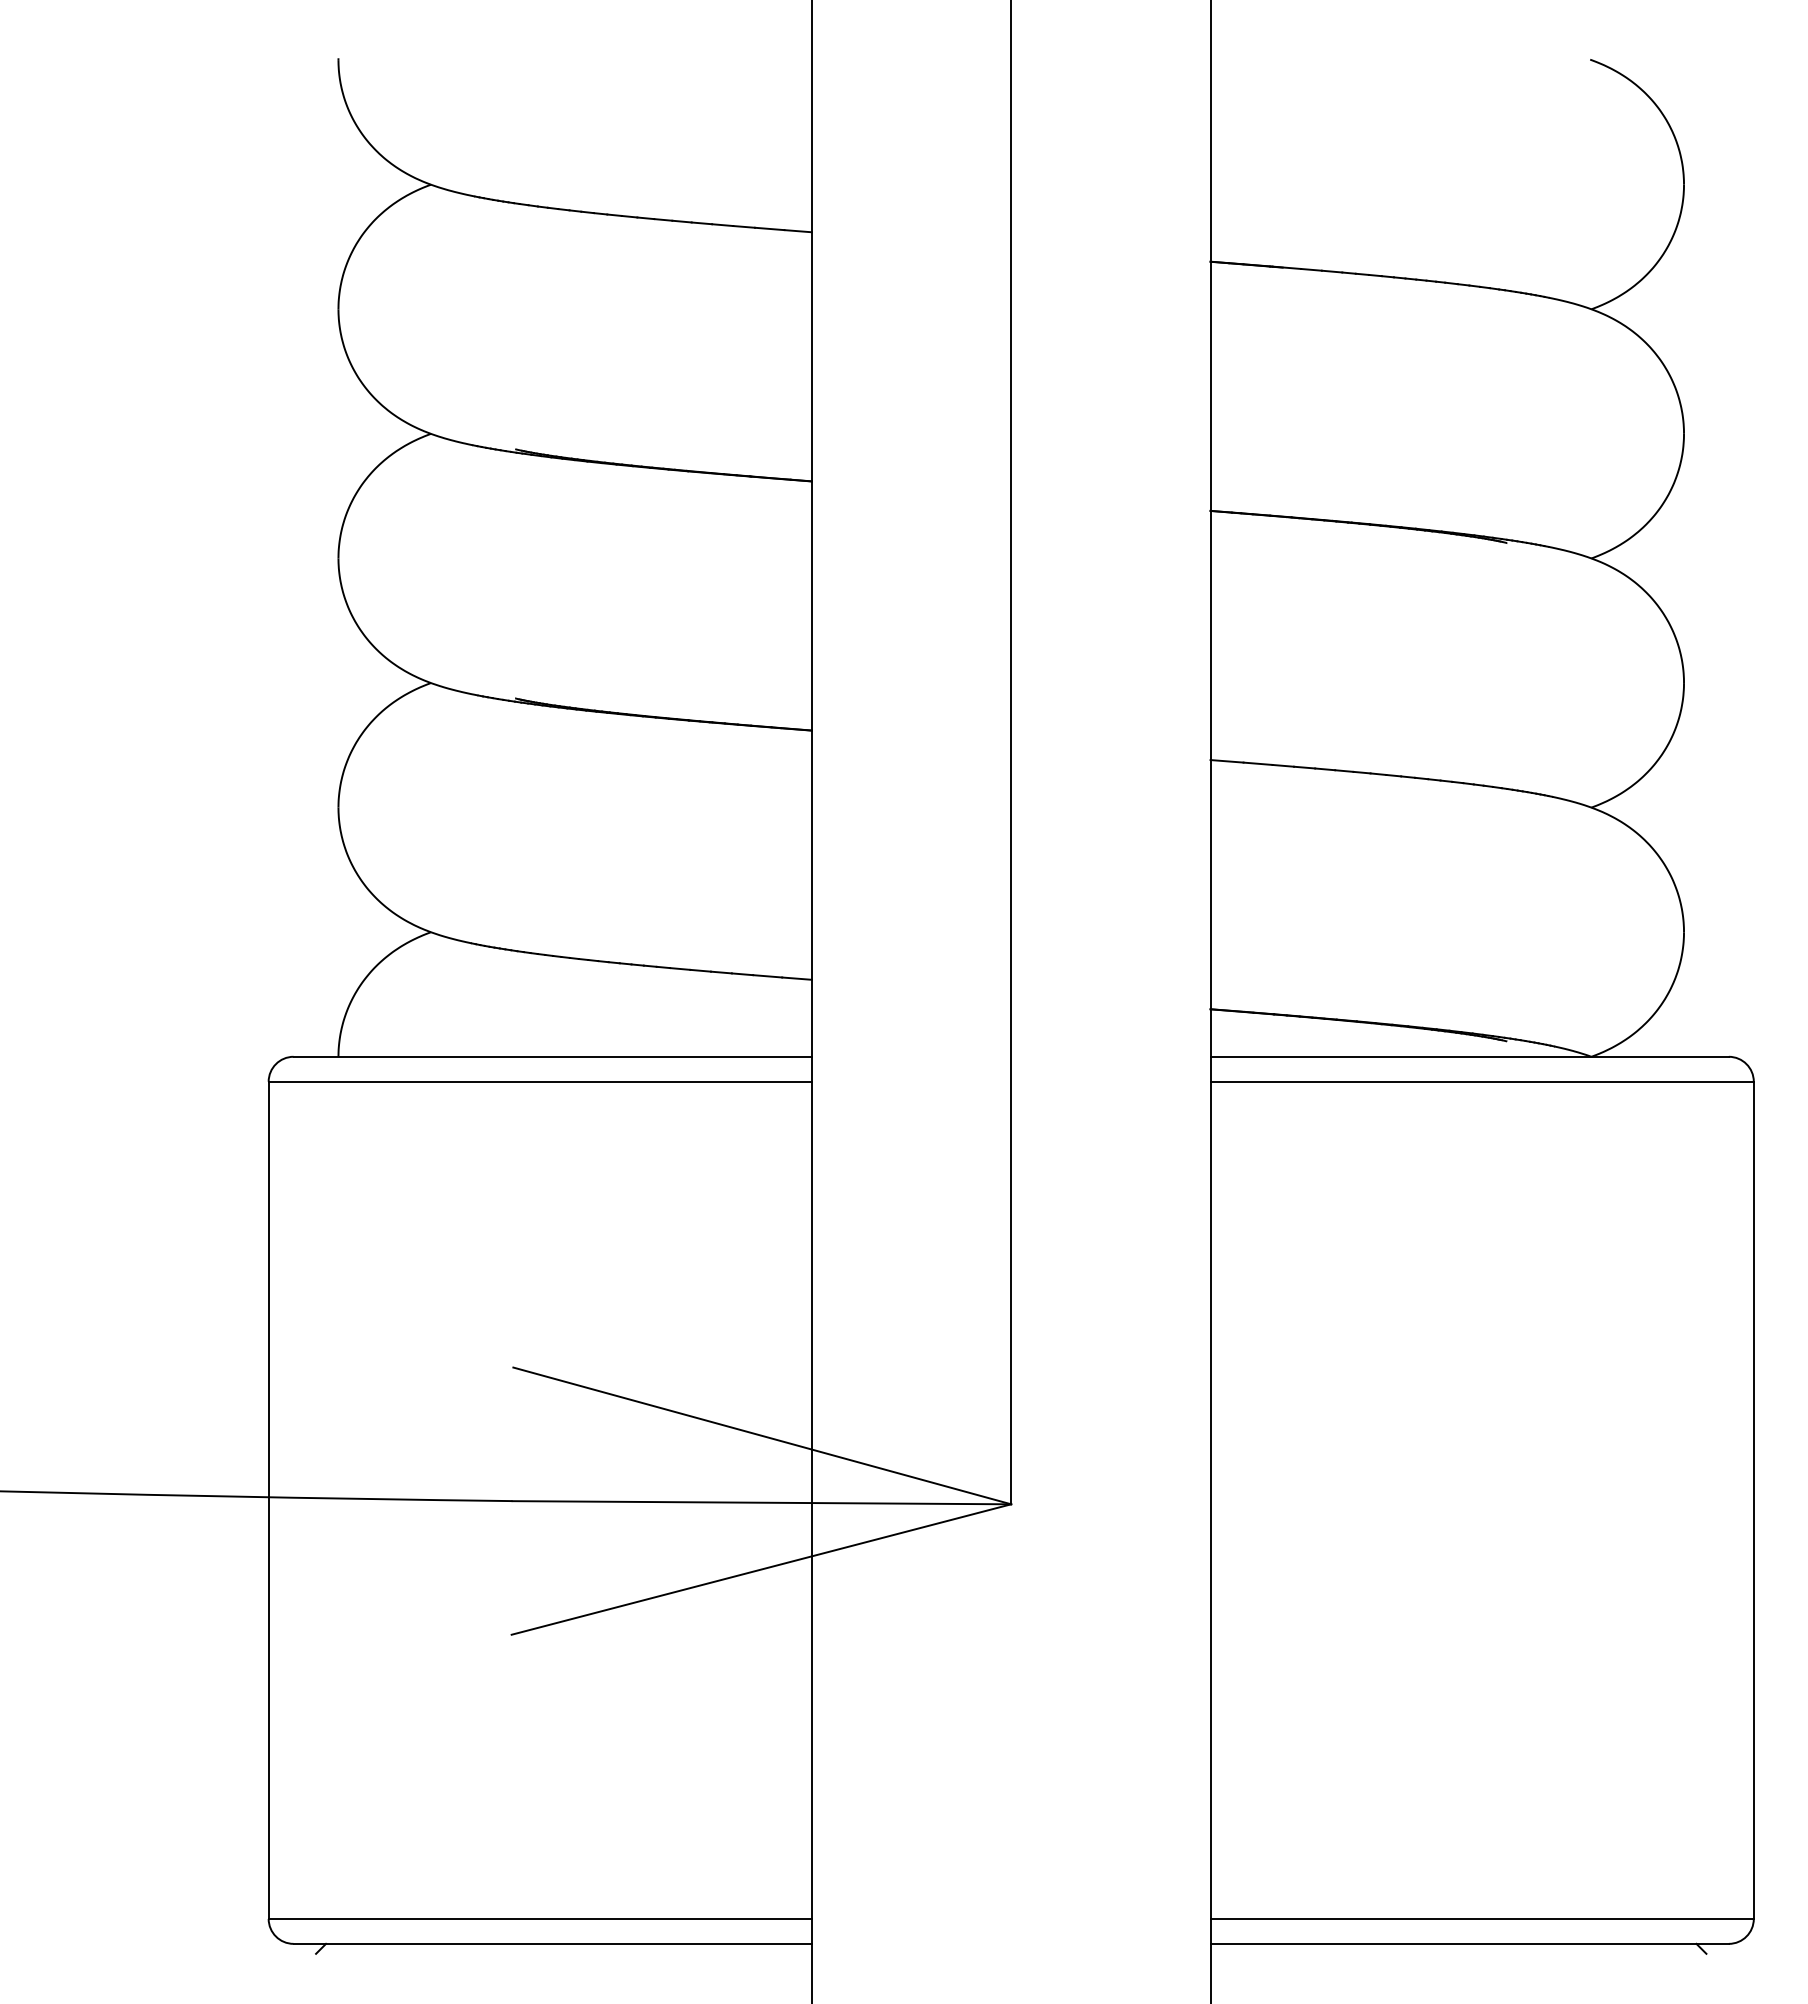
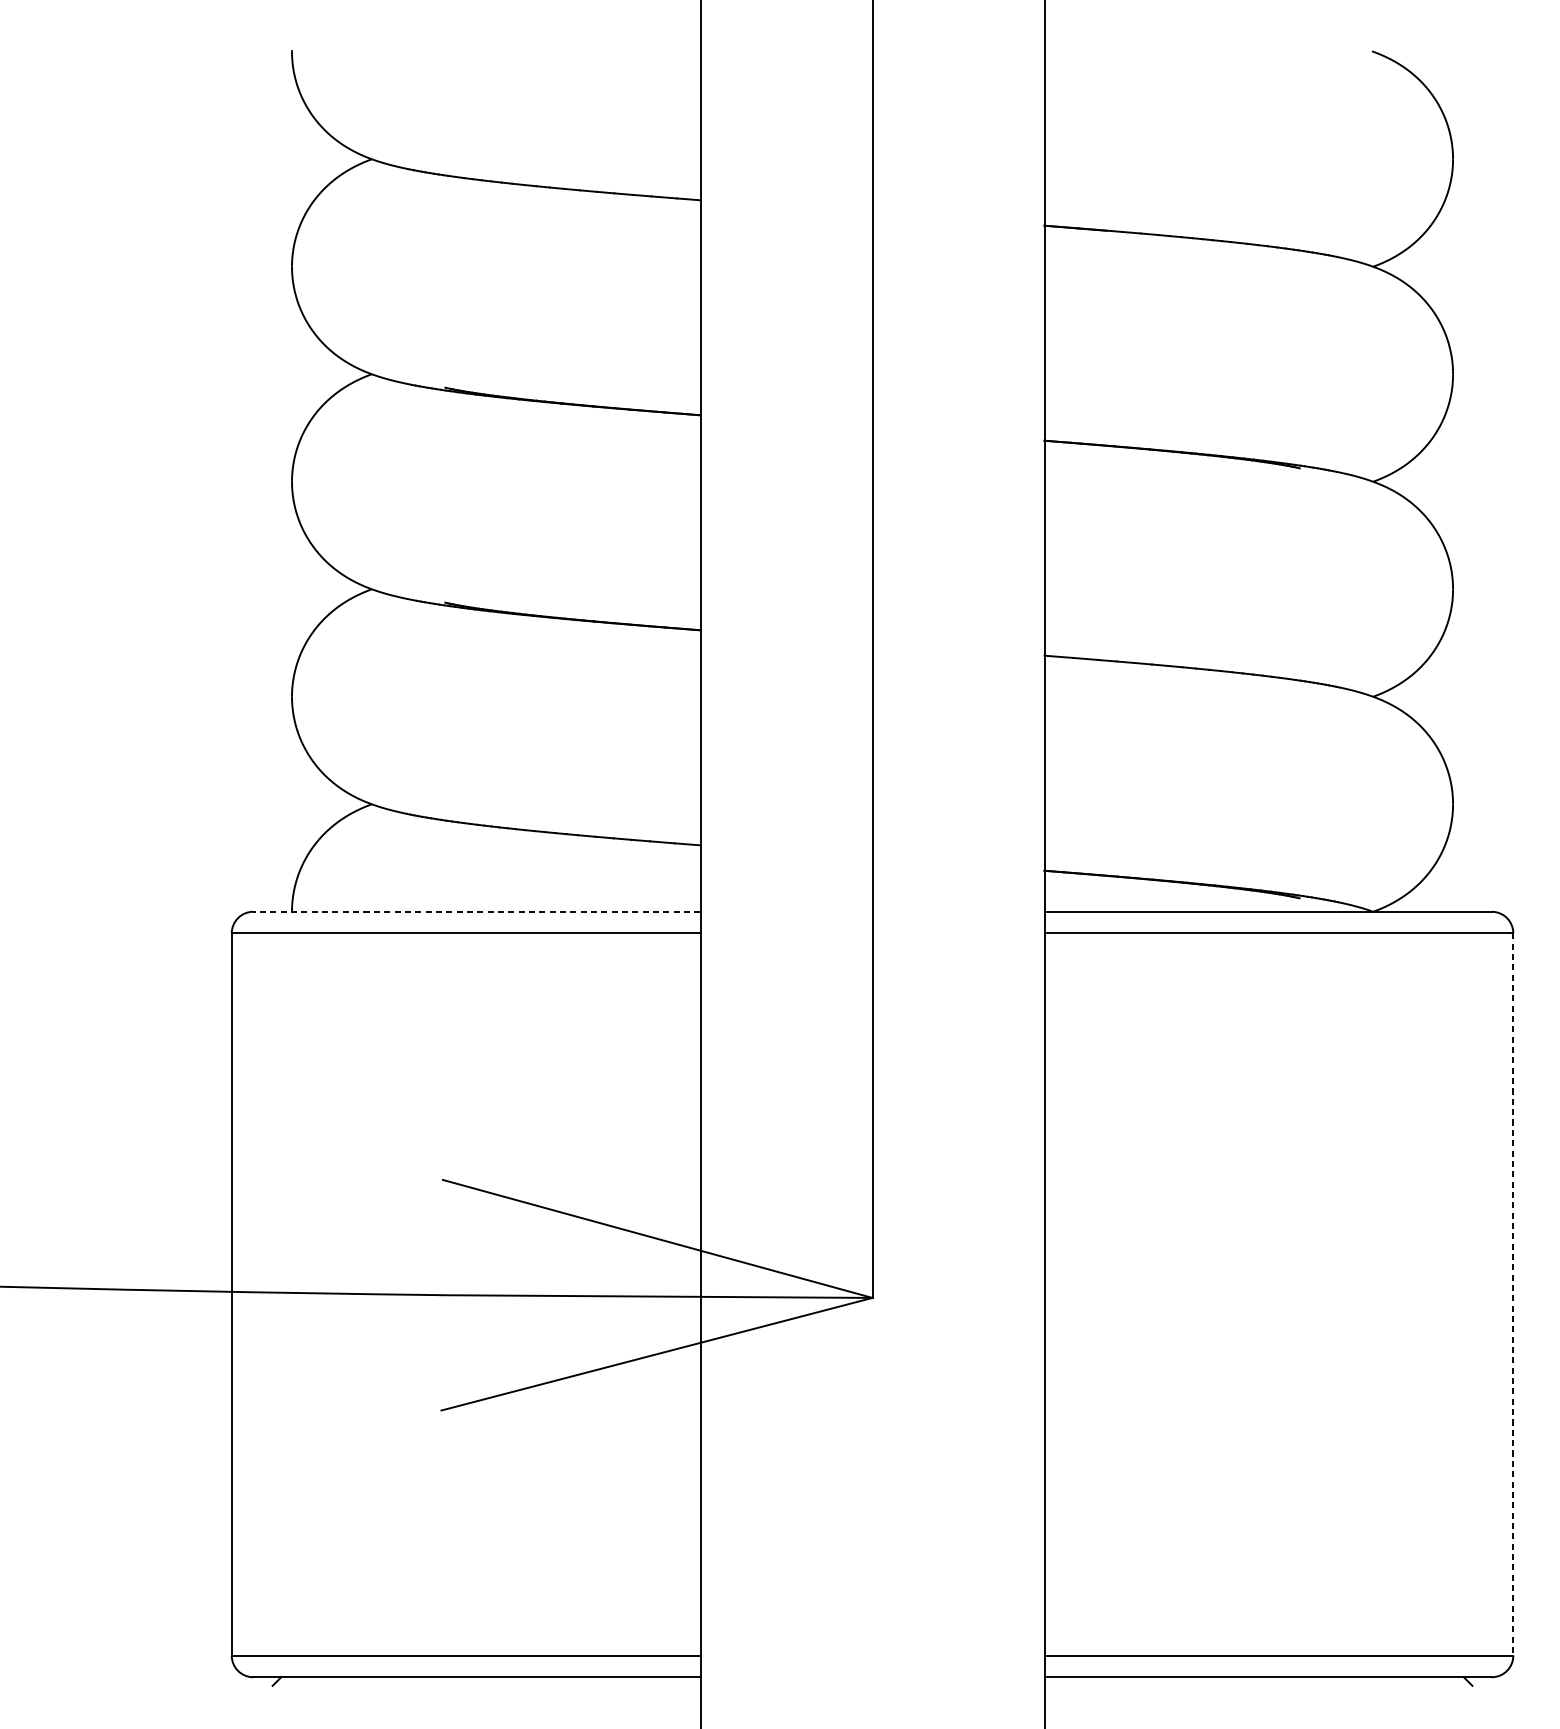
line: (552, 1056) -> (476, 911), solid -> dashed
line: (1753, 1500) -> (1513, 1294), solid -> dashed

